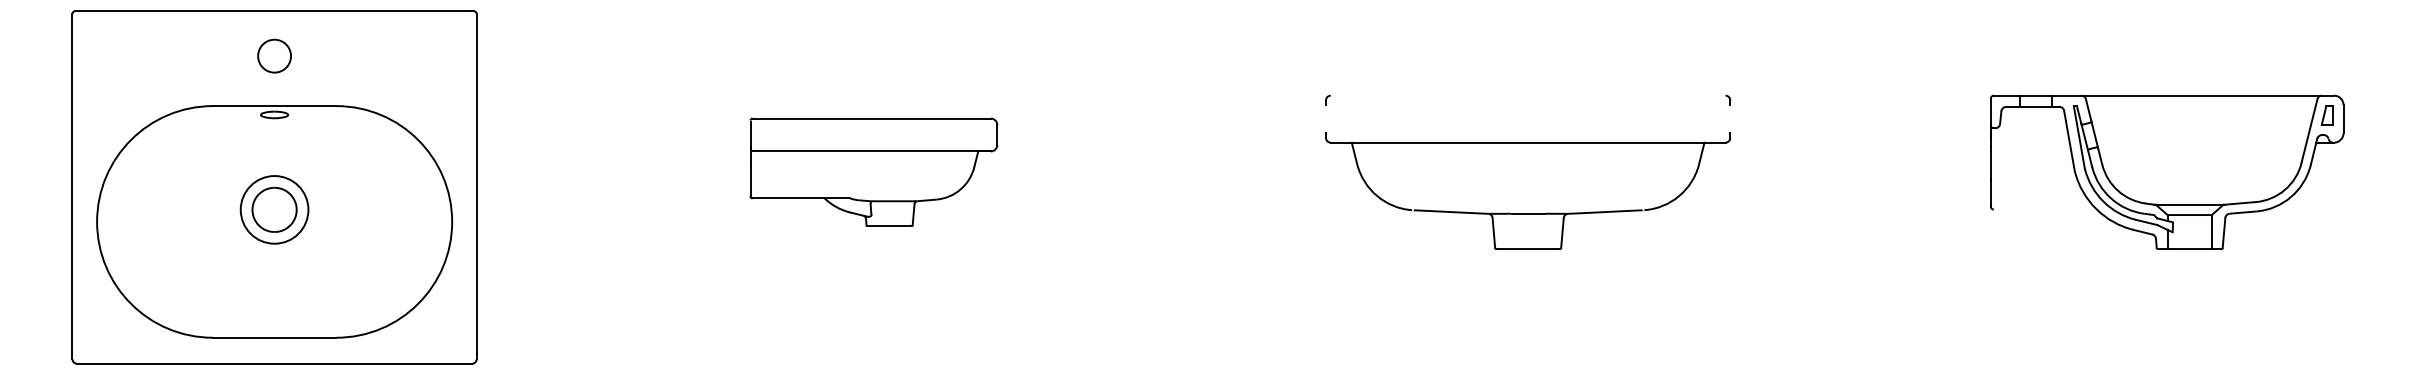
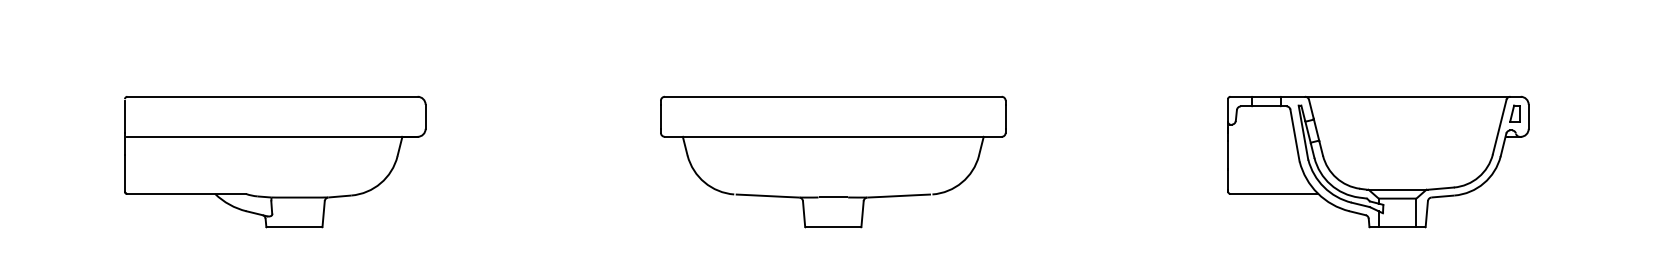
line: (1527, 95) -> (832, 96), added
line: (1326, 119) -> (661, 117), added
line: (1730, 119) -> (1005, 117), added
part: (873, 171) -> (274, 161), size x1.43
line: (2044, 209) -> (1273, 193), added

